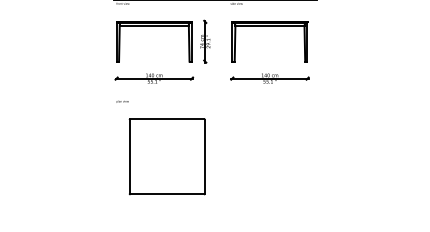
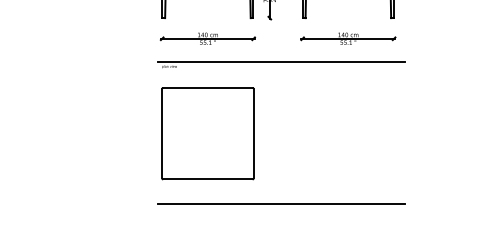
line: (214, 97) -> (281, 61), added
part: (166, 156) -> (206, 133), moved
line: (214, 214) -> (281, 203), added

